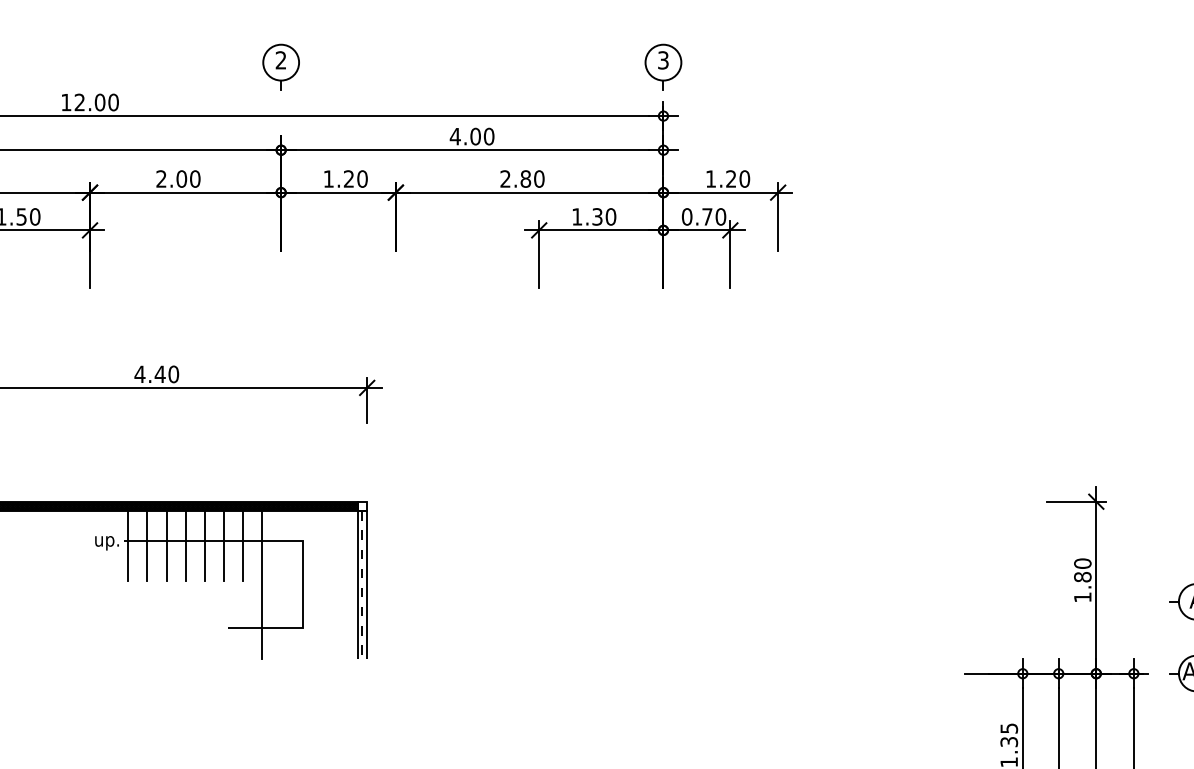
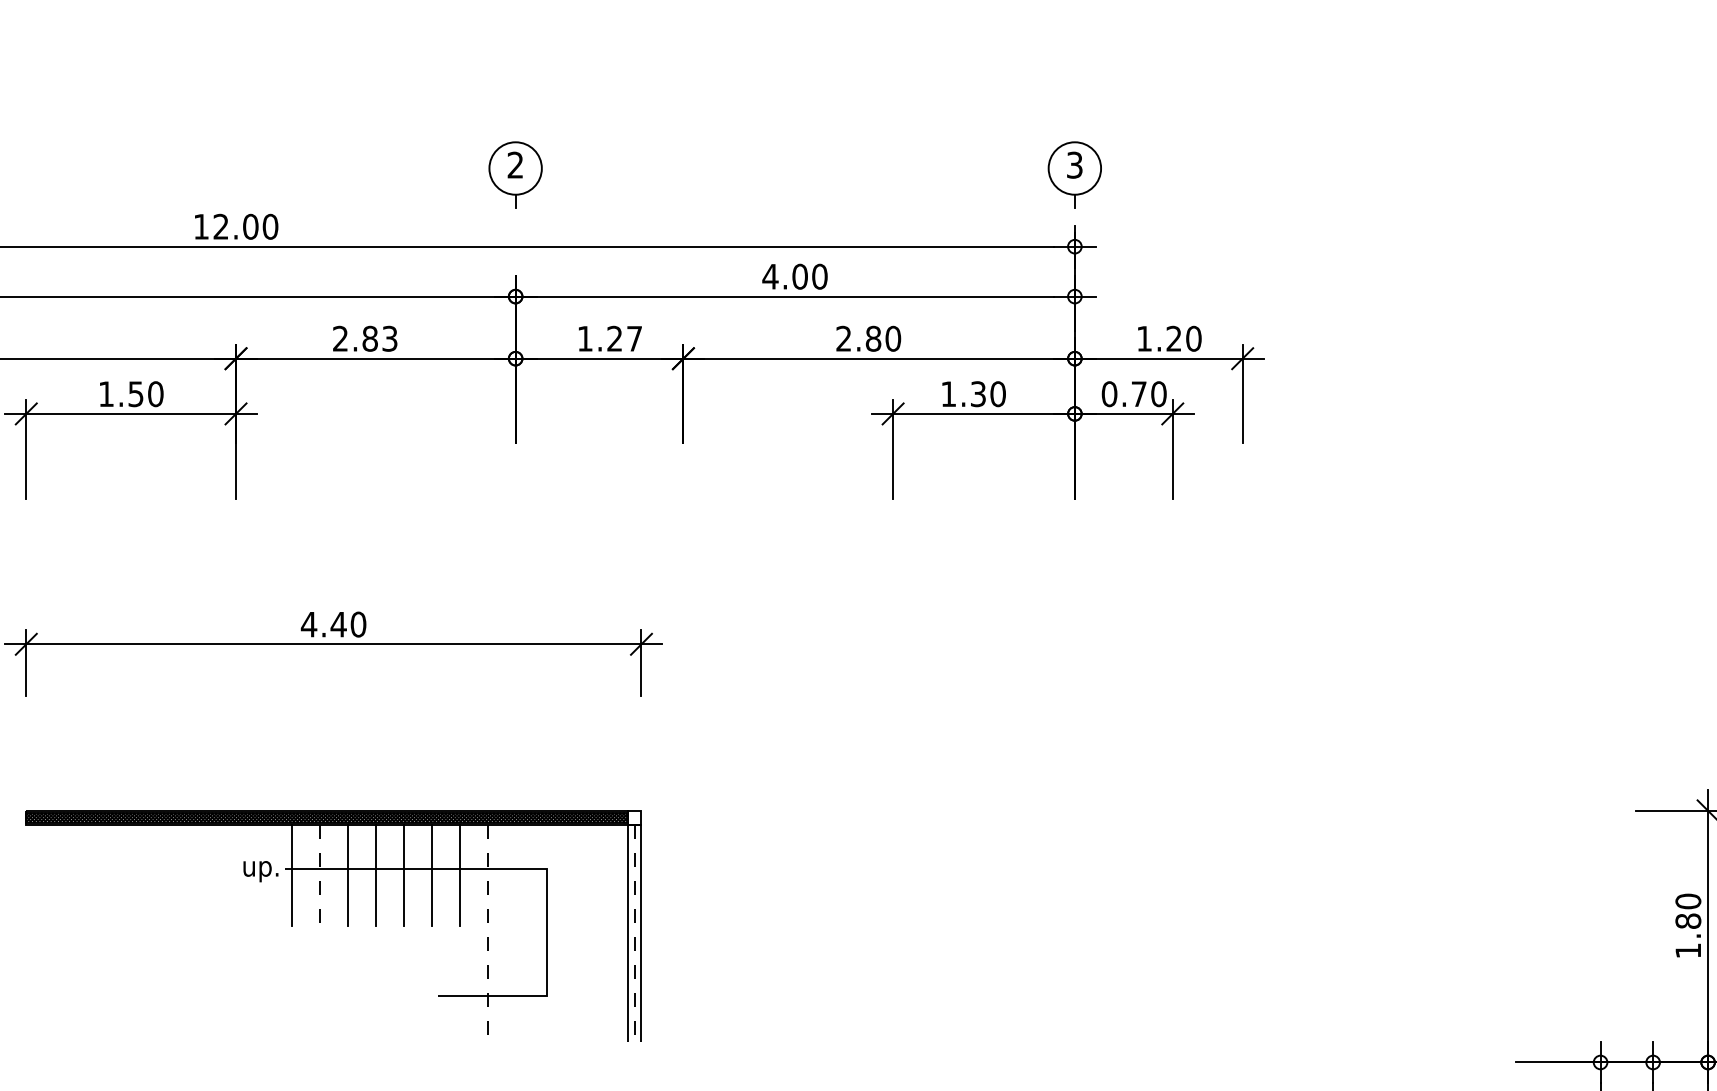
text: (188, 178) -> (380, 337), 2.00 -> 2.83
text: (362, 178) -> (634, 337), 1.20 -> 1.27
line: (147, 545) -> (320, 874), solid -> dashed
line: (262, 585) -> (488, 933), solid -> dashed

